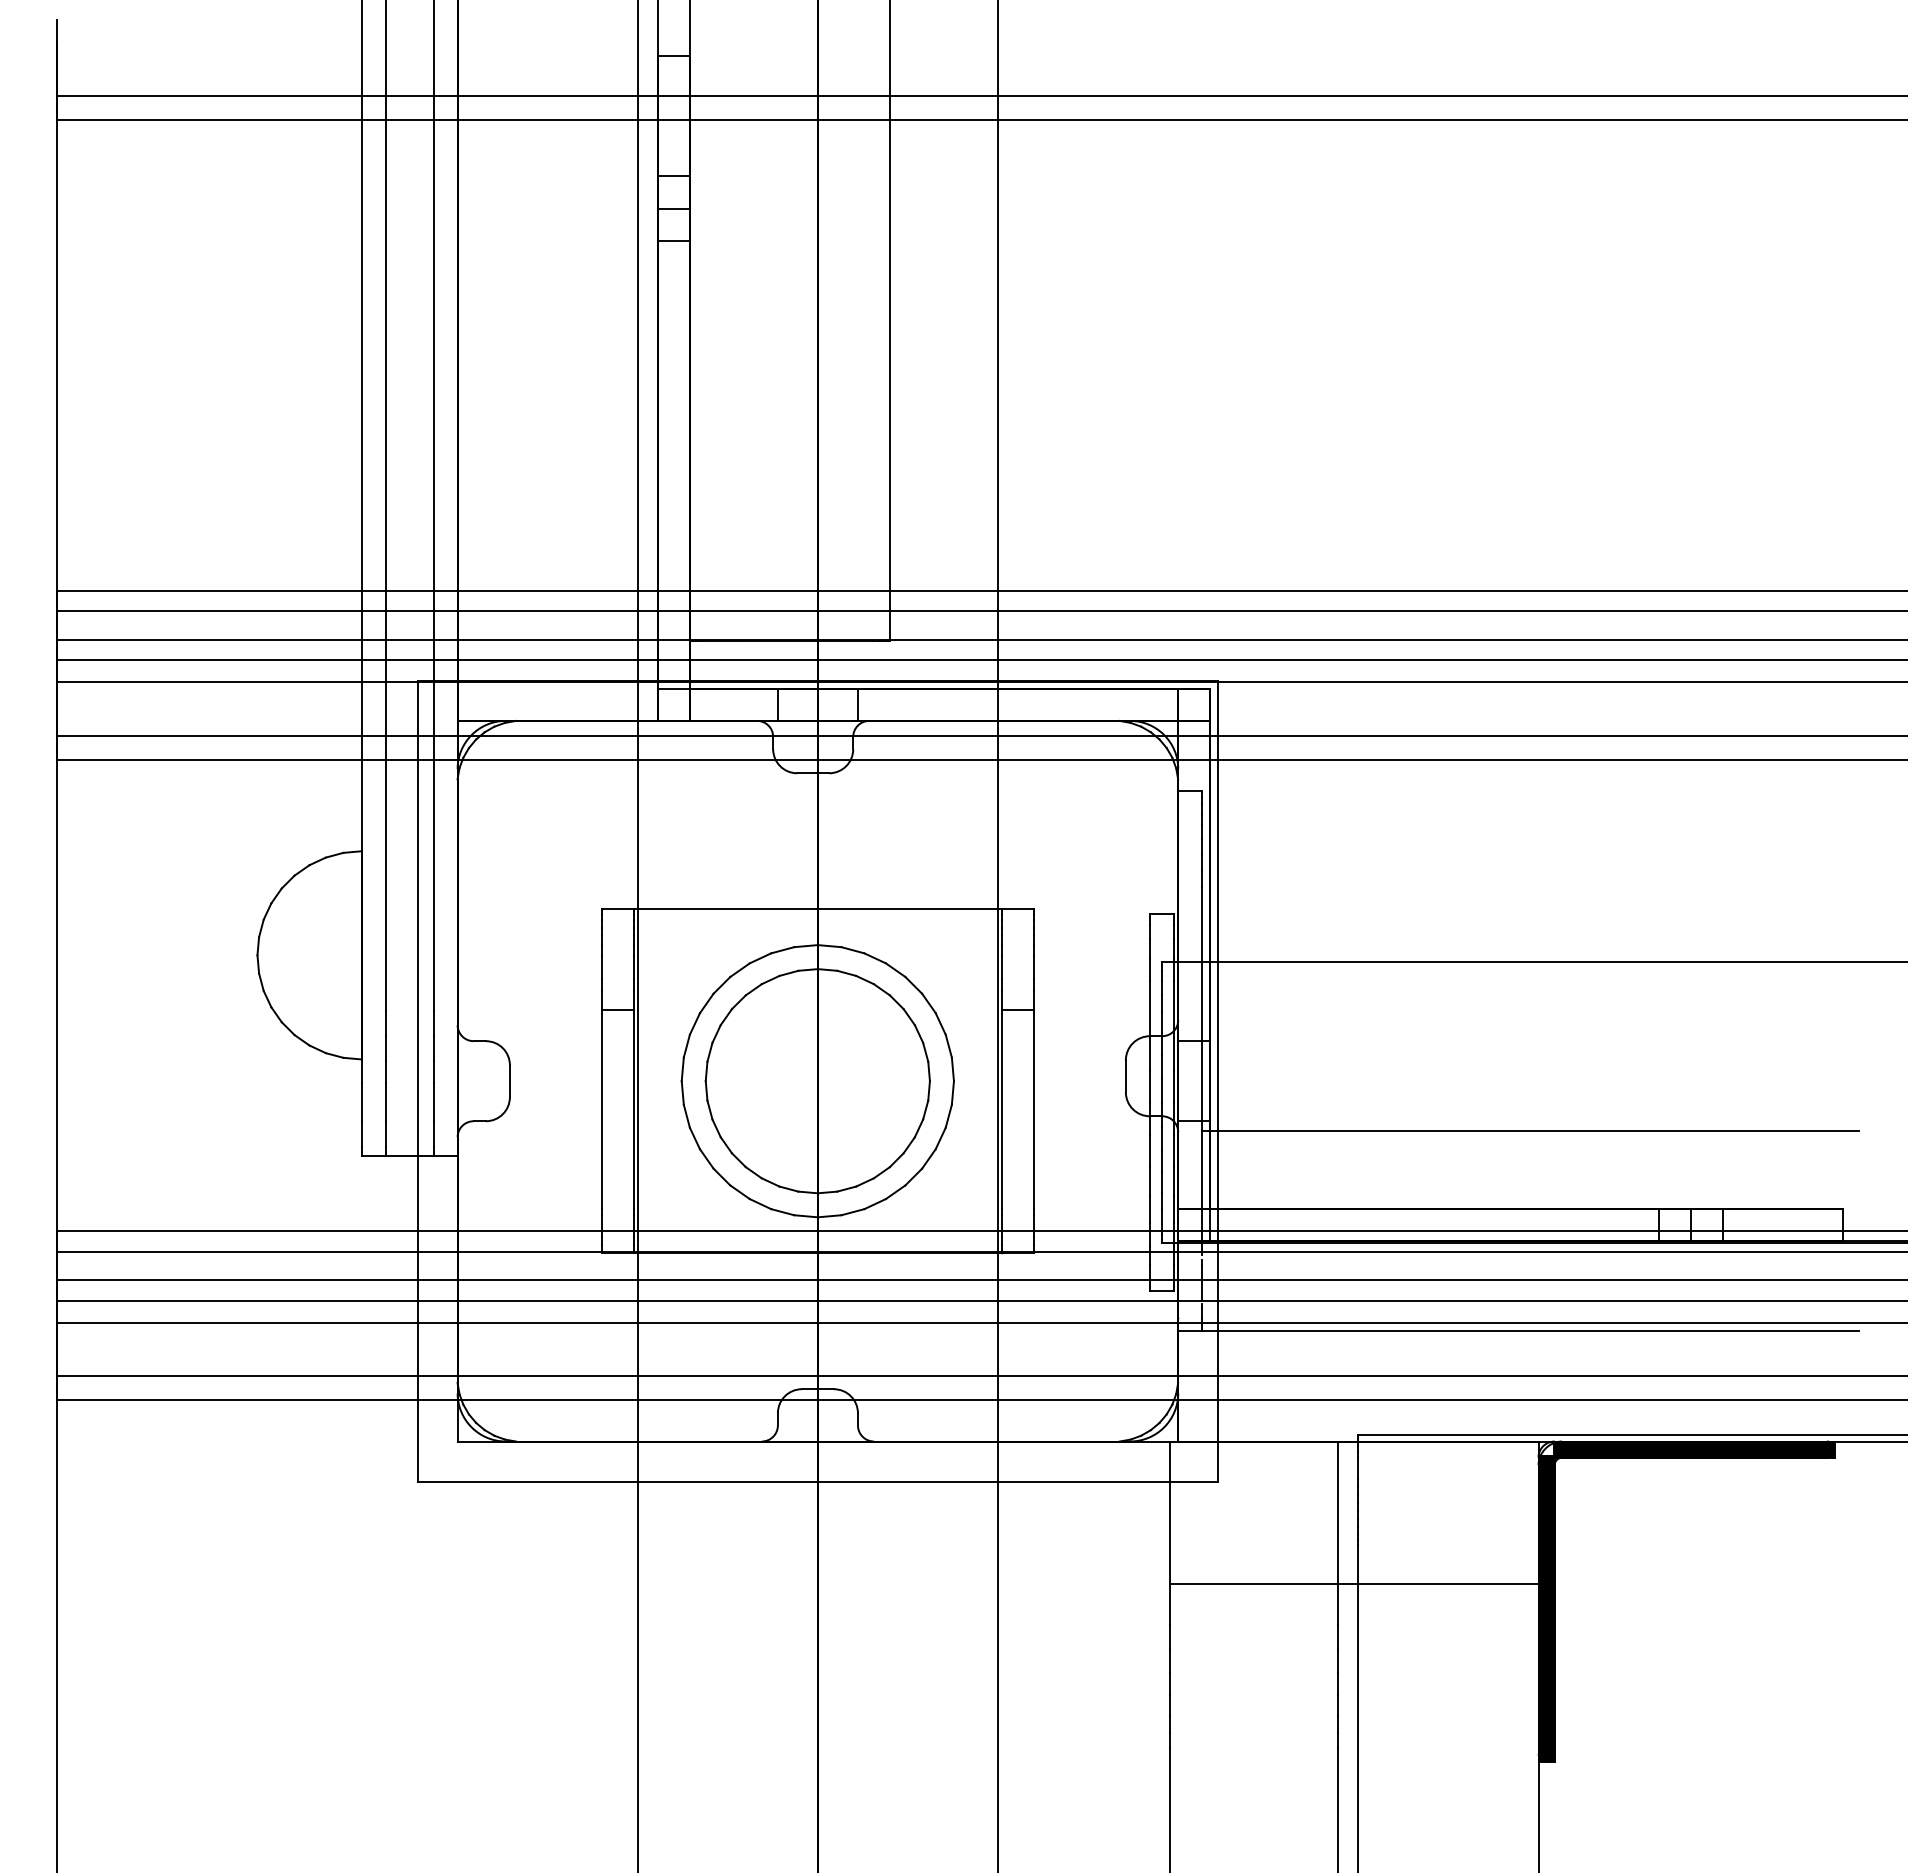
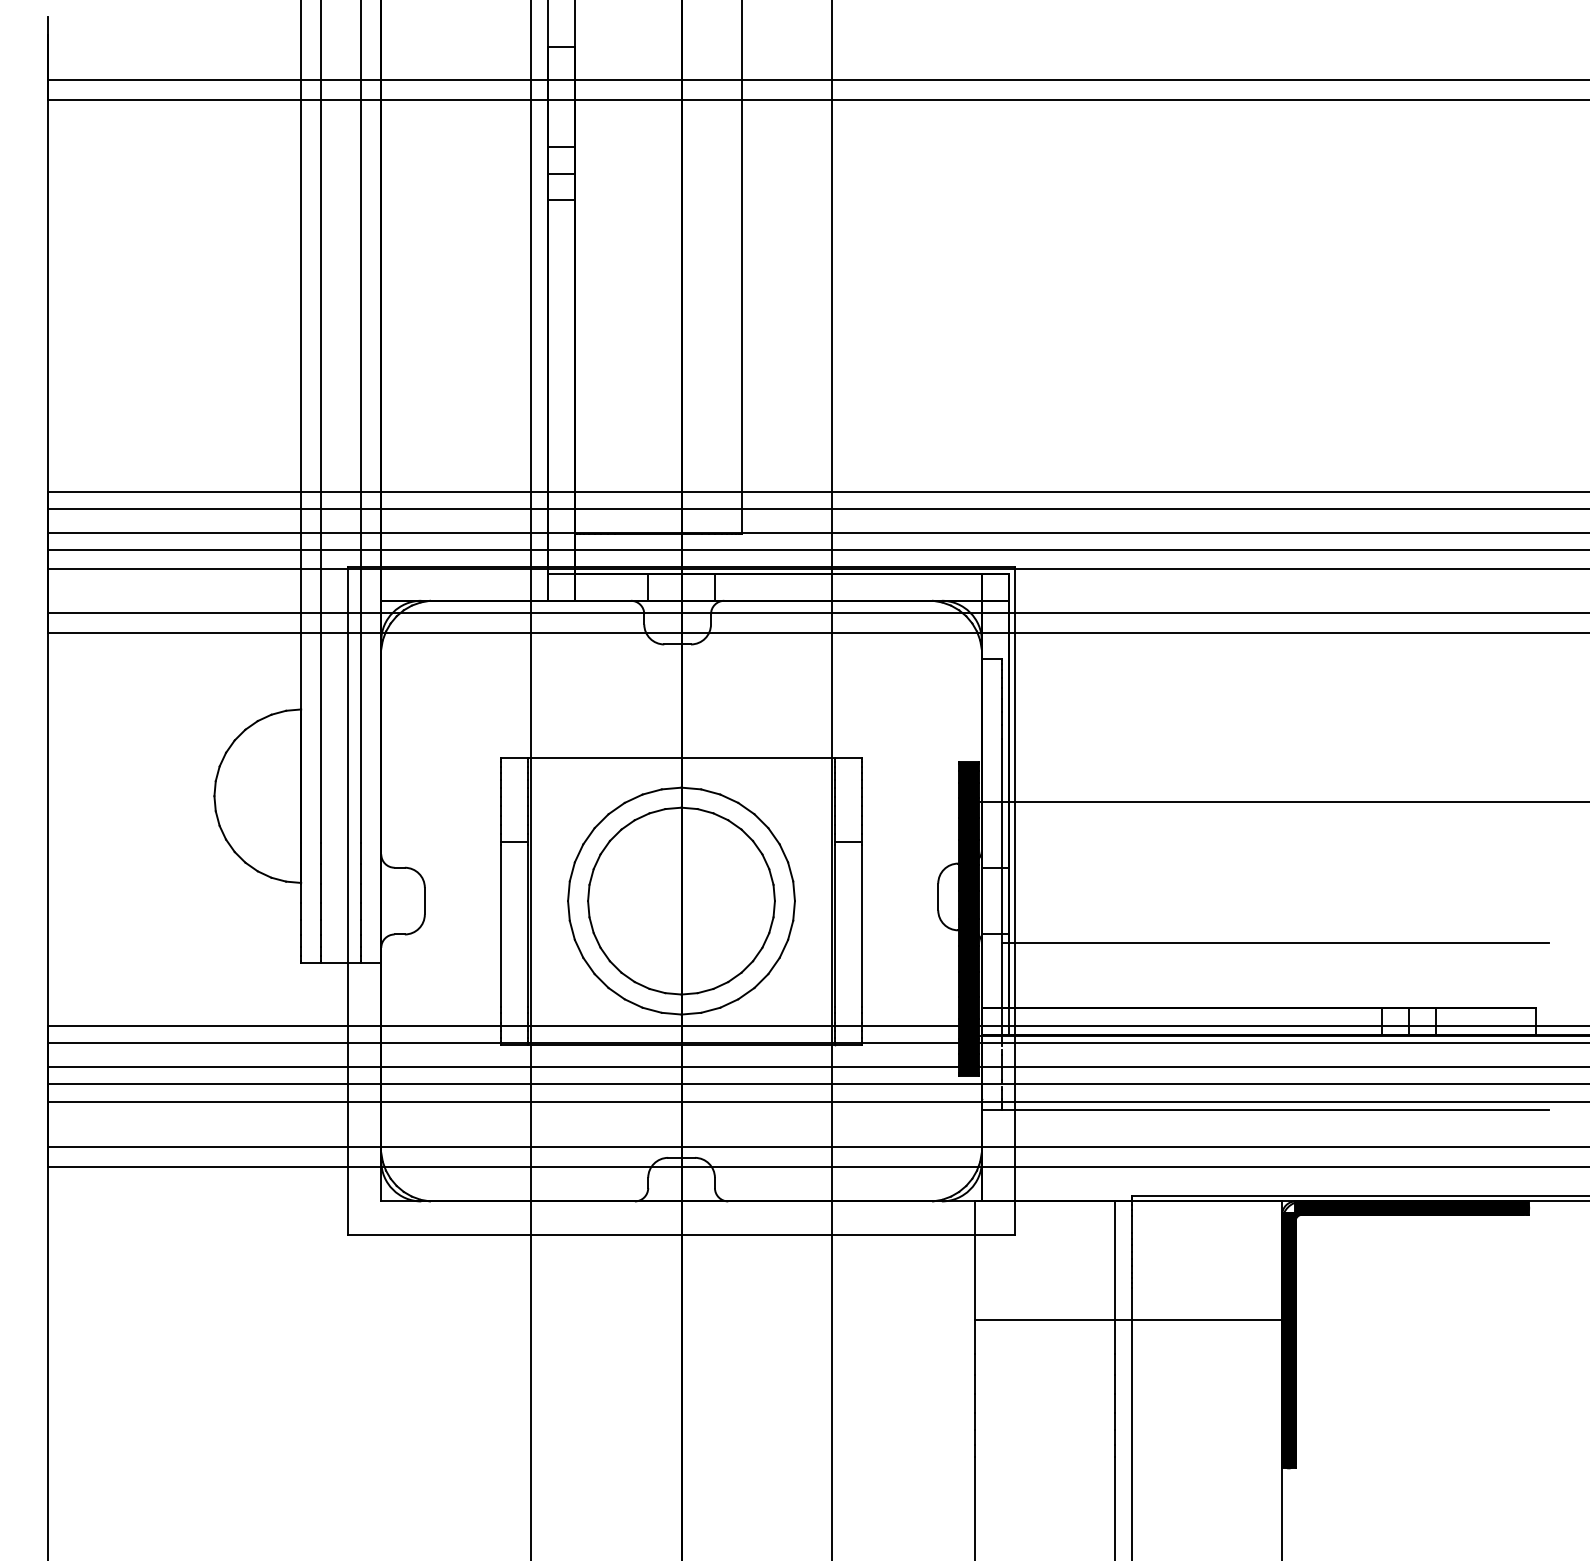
fill: (1162, 1102) -> (968, 918), added

